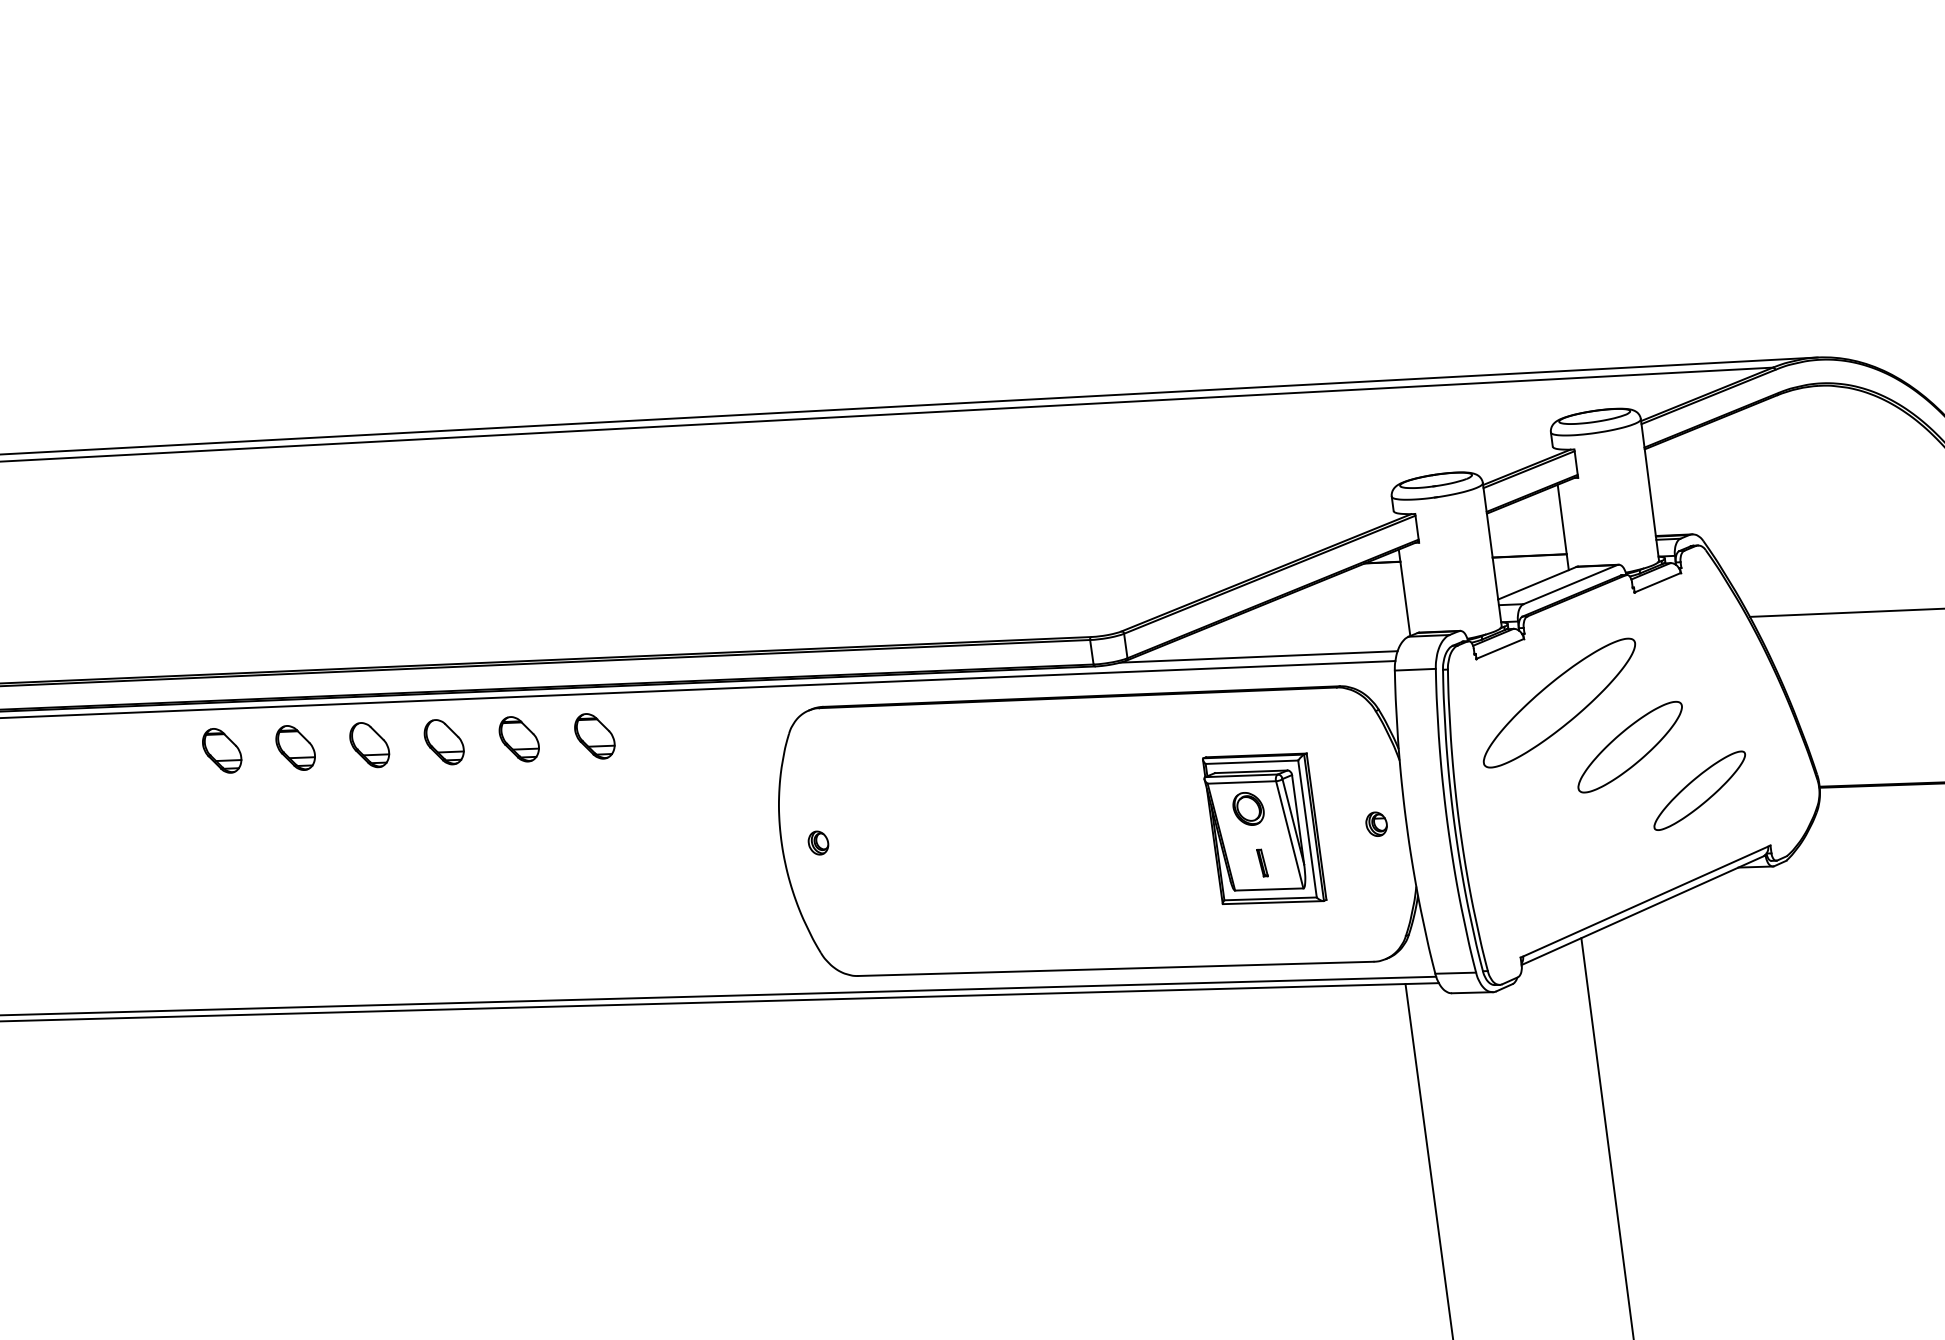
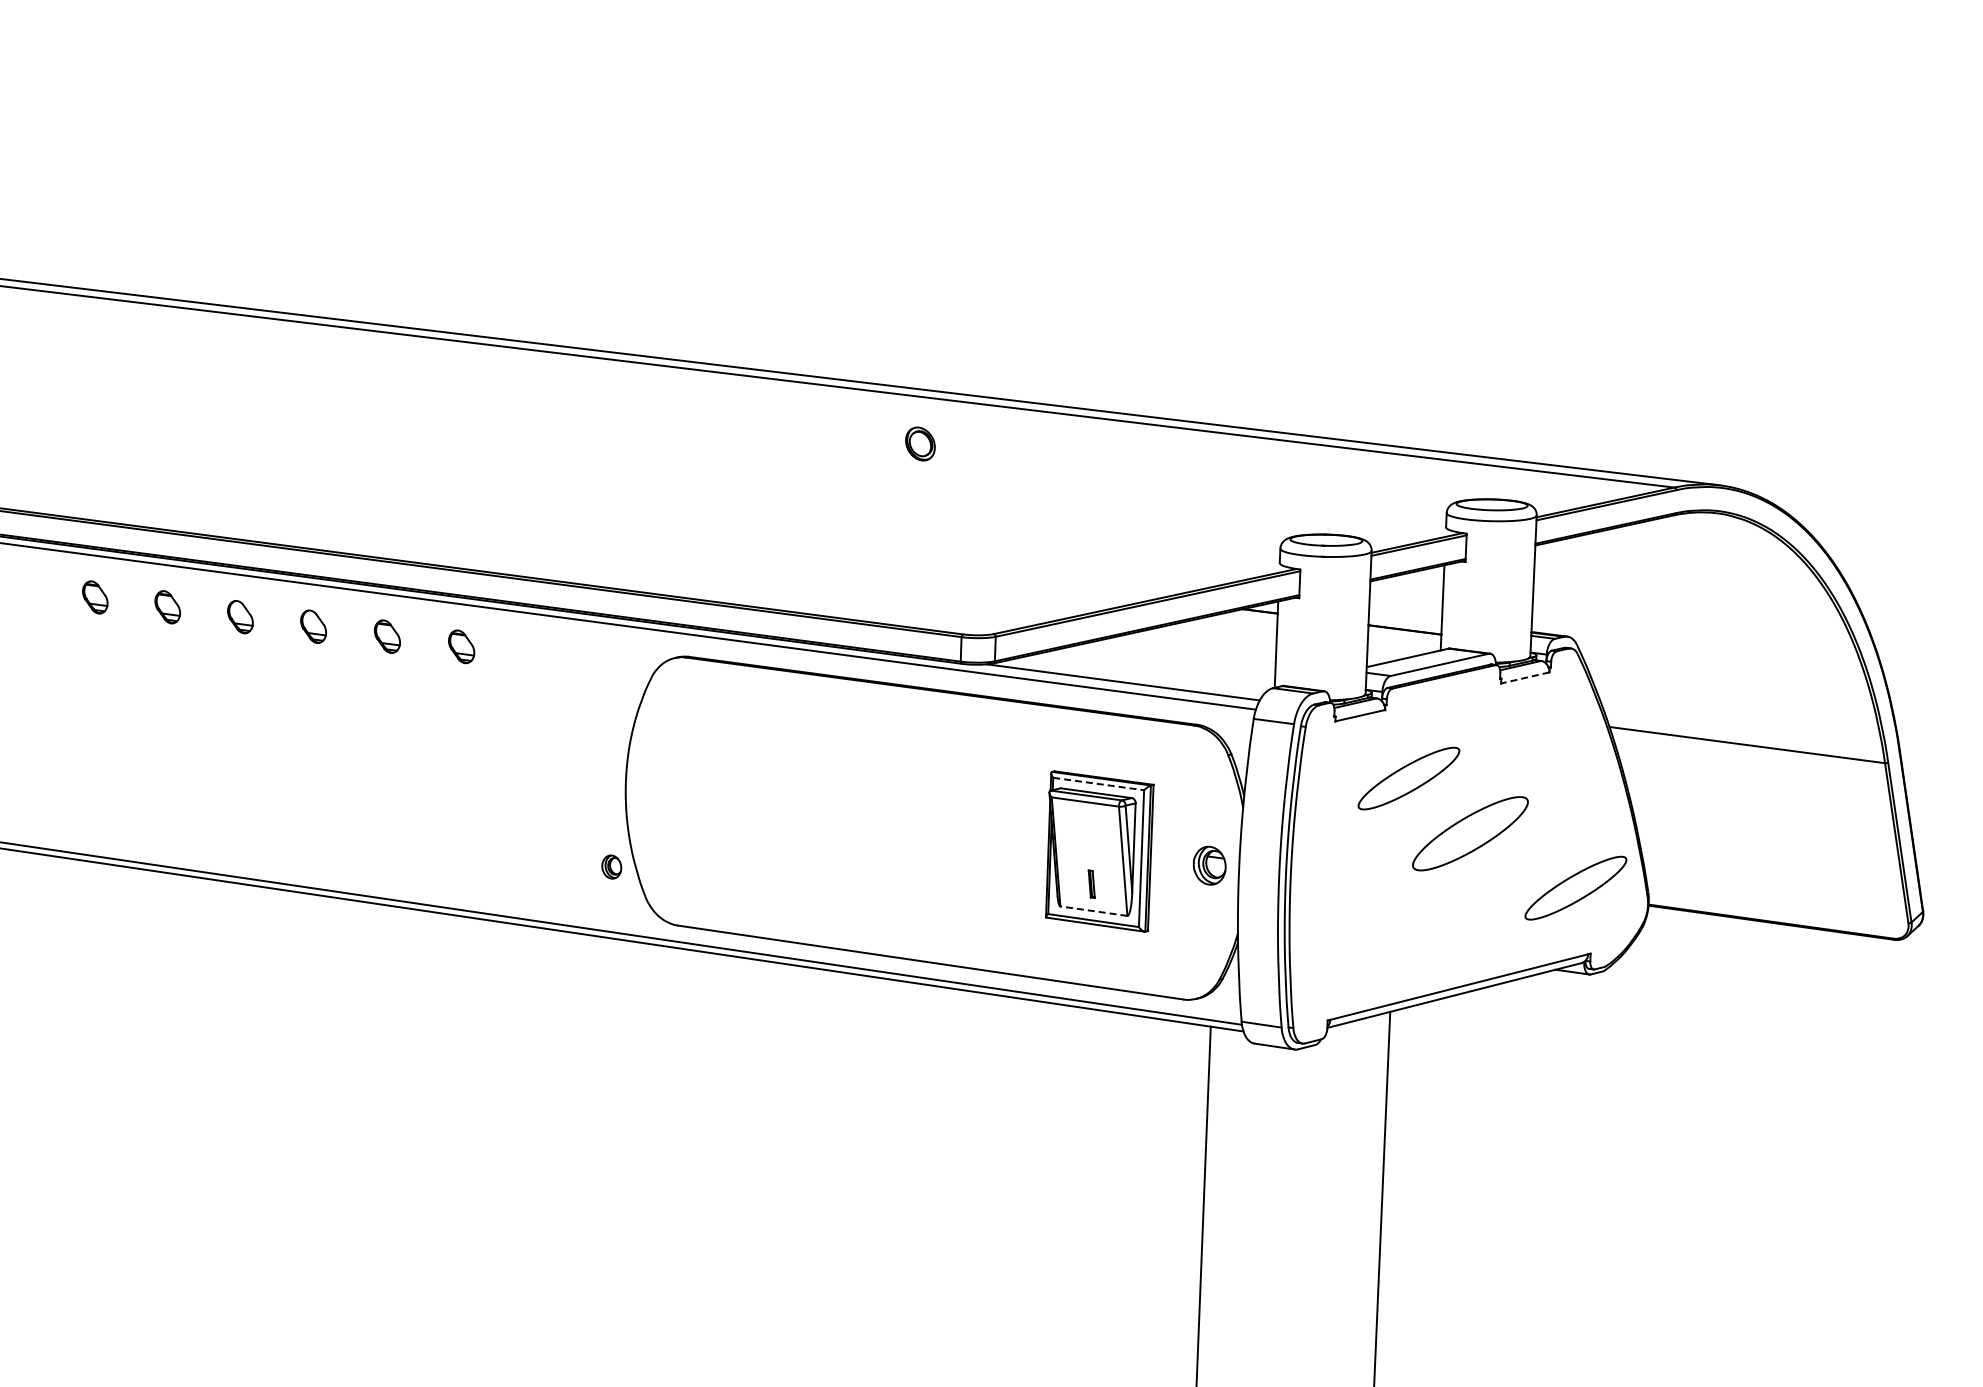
line: (1657, 582) -> (1525, 677), solid -> dashed
part: (1559, 702) -> (1408, 778), size x0.6
part: (594, 736) -> (461, 646), size x0.7
part: (519, 738) -> (387, 636), size x0.7
part: (444, 741) -> (313, 626), size x0.7
part: (369, 745) -> (240, 617), size x0.7
part: (295, 748) -> (167, 607), size x0.7
part: (221, 751) -> (94, 597), size x0.7
line: (1251, 762) -> (1098, 784), solid -> dashed
part: (1699, 790) -> (1575, 887), moved
part: (1248, 808) -> (920, 443), moved
part: (1376, 824) -> (1209, 865), size x1.6
part: (818, 842) -> (611, 866), moved
line: (1268, 889) -> (1093, 911), solid -> dashed

